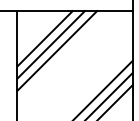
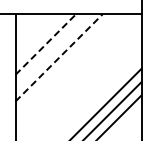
line: (44, 38) -> (45, 44), solid -> dashed
line: (51, 45) -> (52, 51), removed
line: (57, 50) -> (59, 57), solid -> dashed

